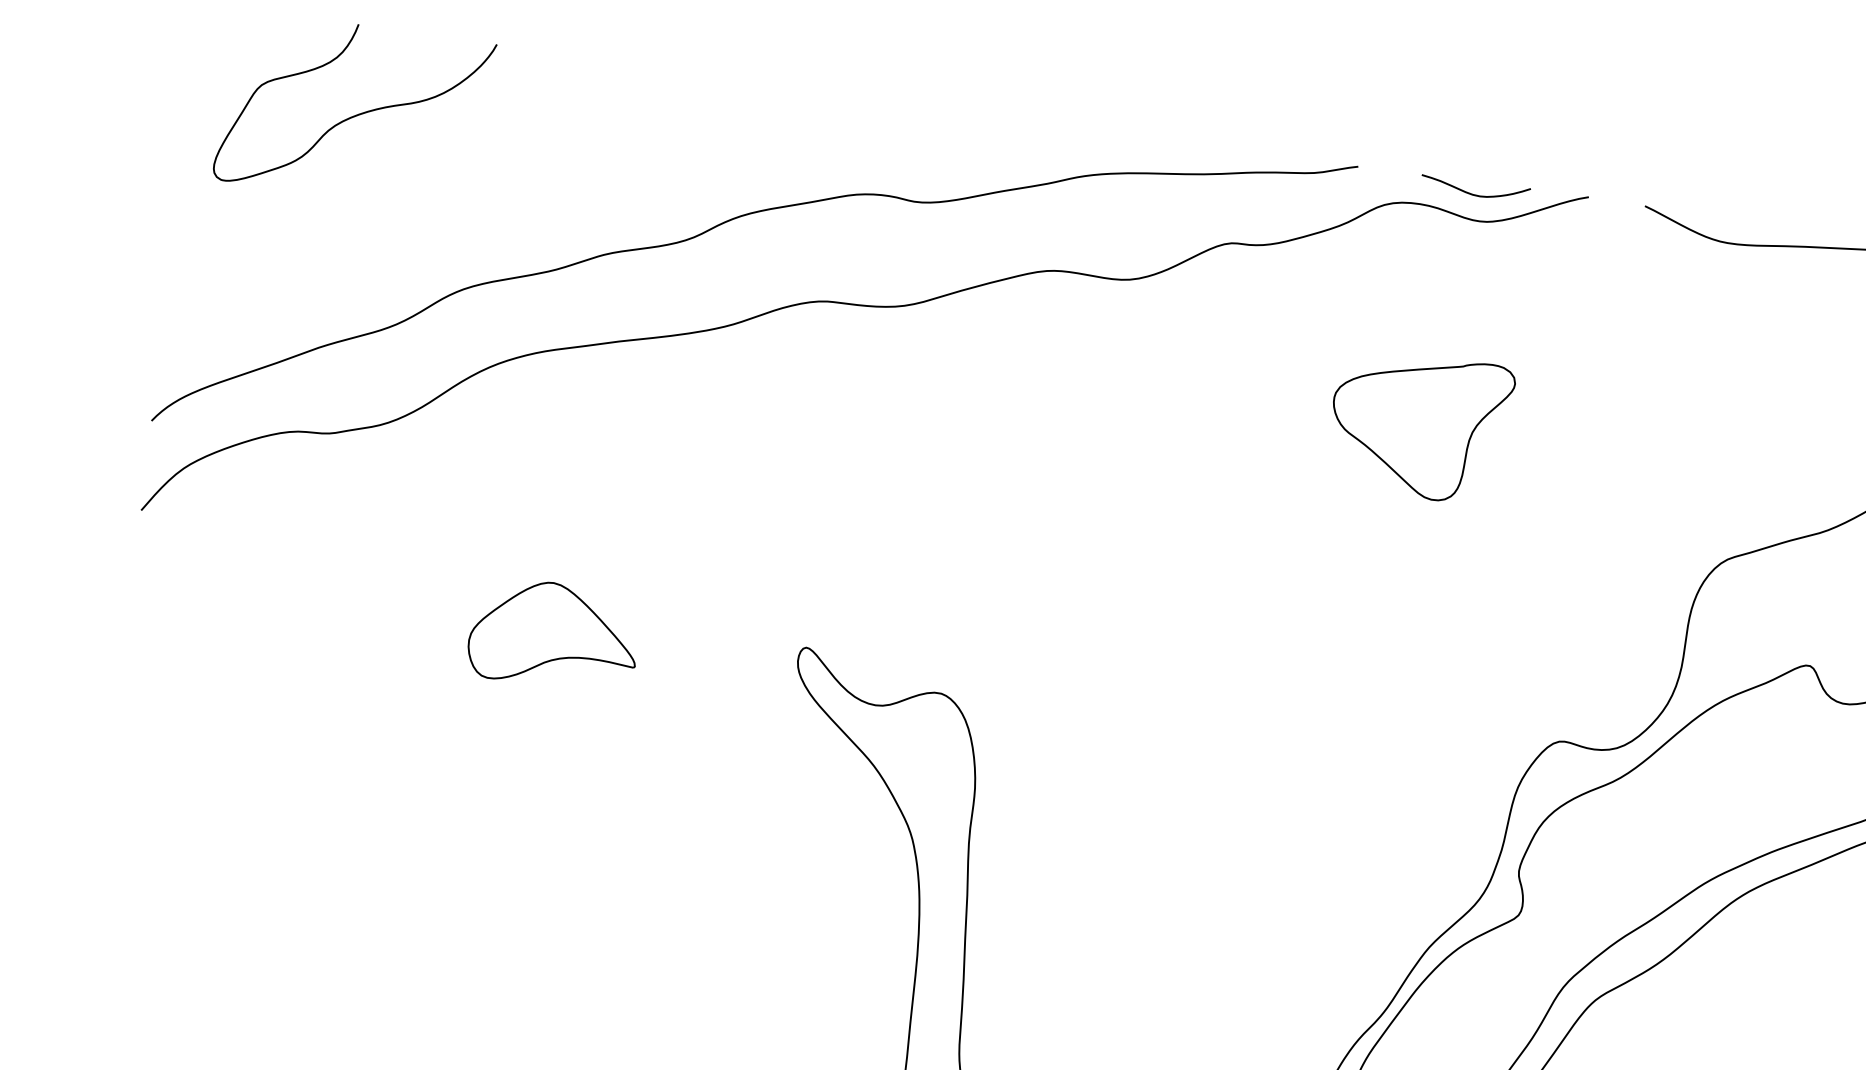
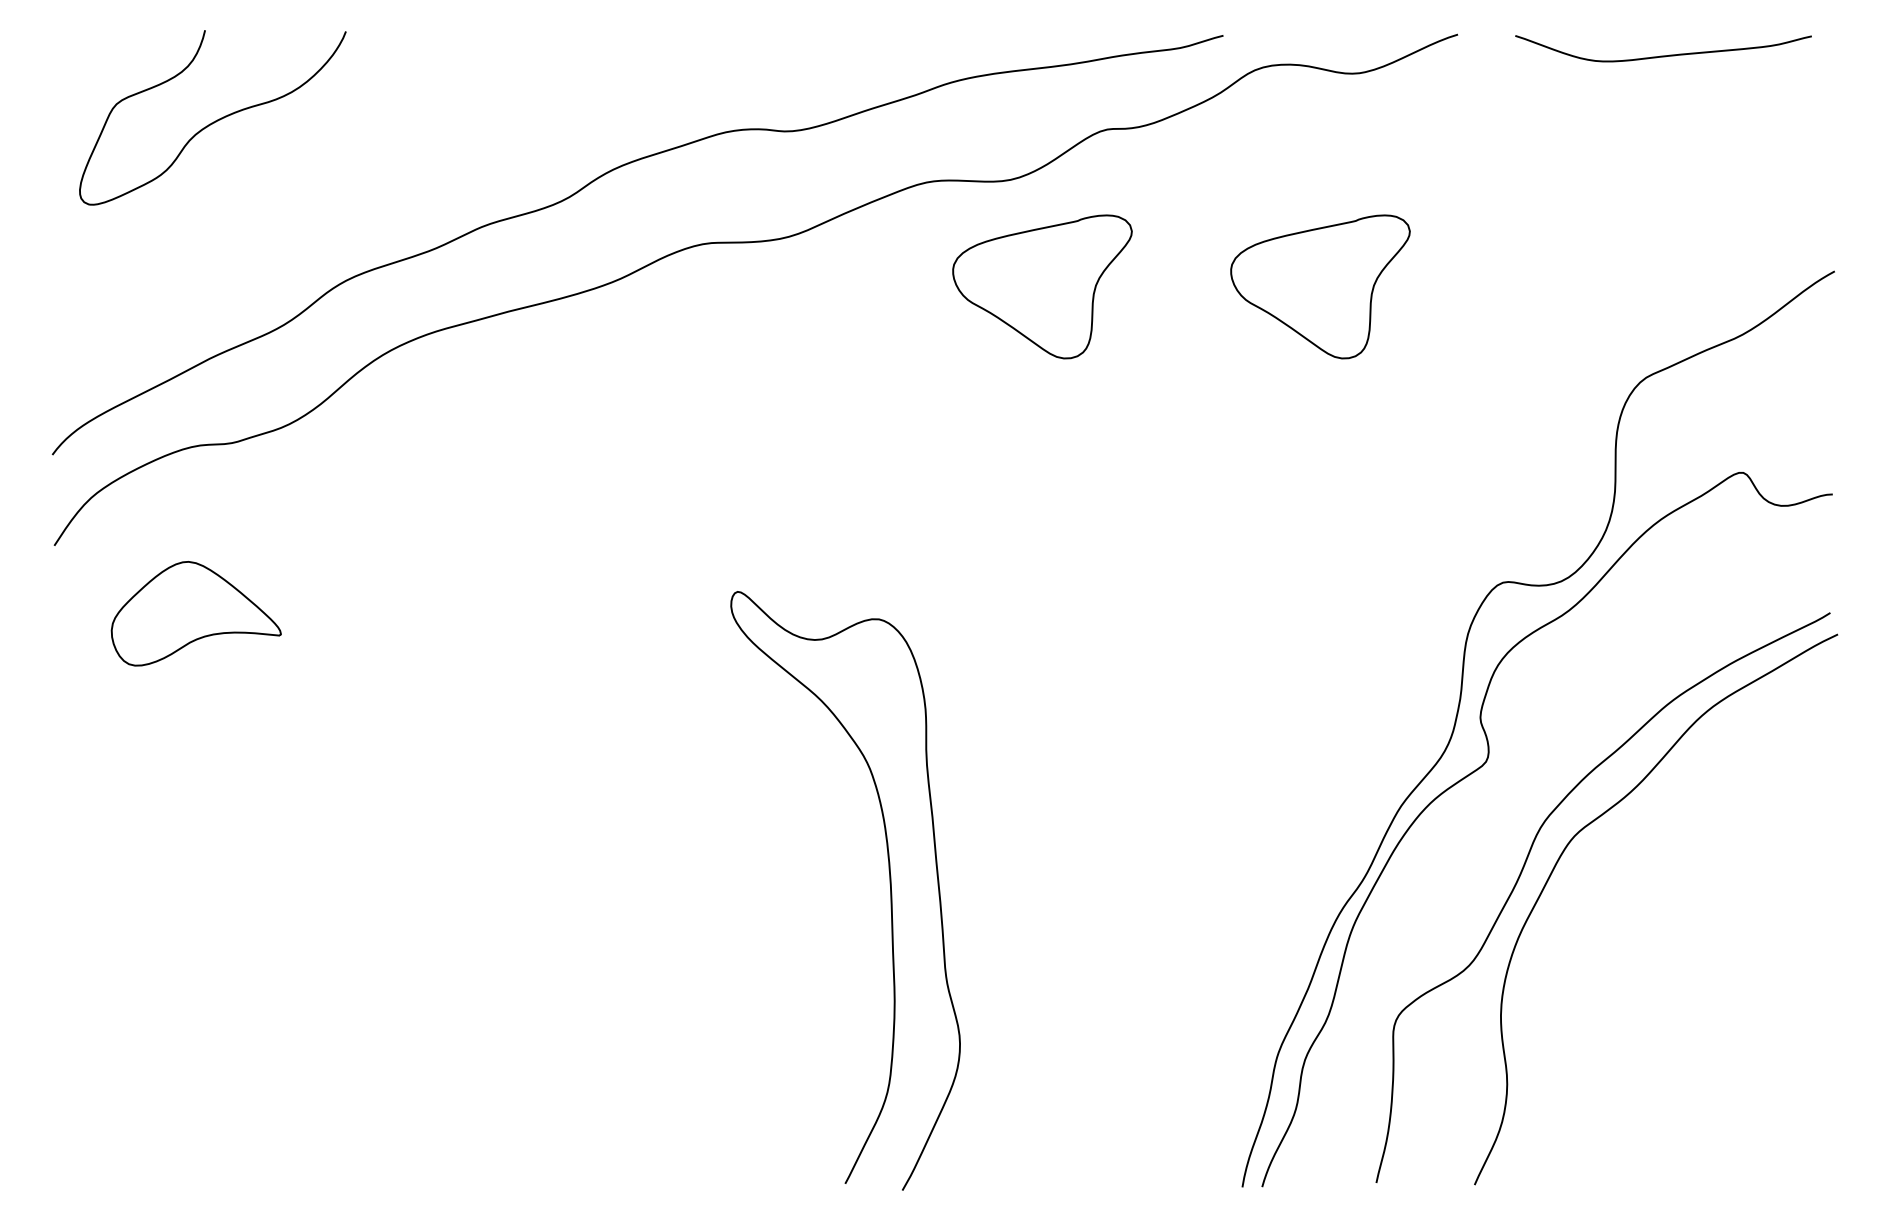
curve: (1471, 193) -> (1340, 46), removed
part: (1146, 388) -> (1042, 286), added
part: (553, 634) -> (195, 613), moved

